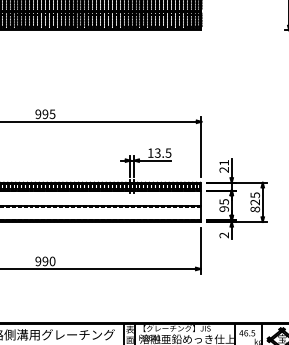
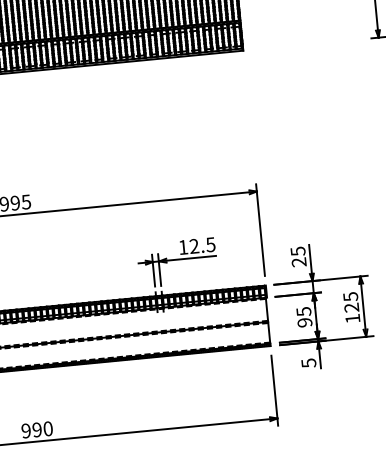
text: (157, 153) -> (193, 246), 13.5 -> 12.5
text: (223, 162) -> (296, 251), 21 -> 25
text: (255, 209) -> (353, 318), 825 -> 125
text: (224, 235) -> (309, 363), 2 -> 5

